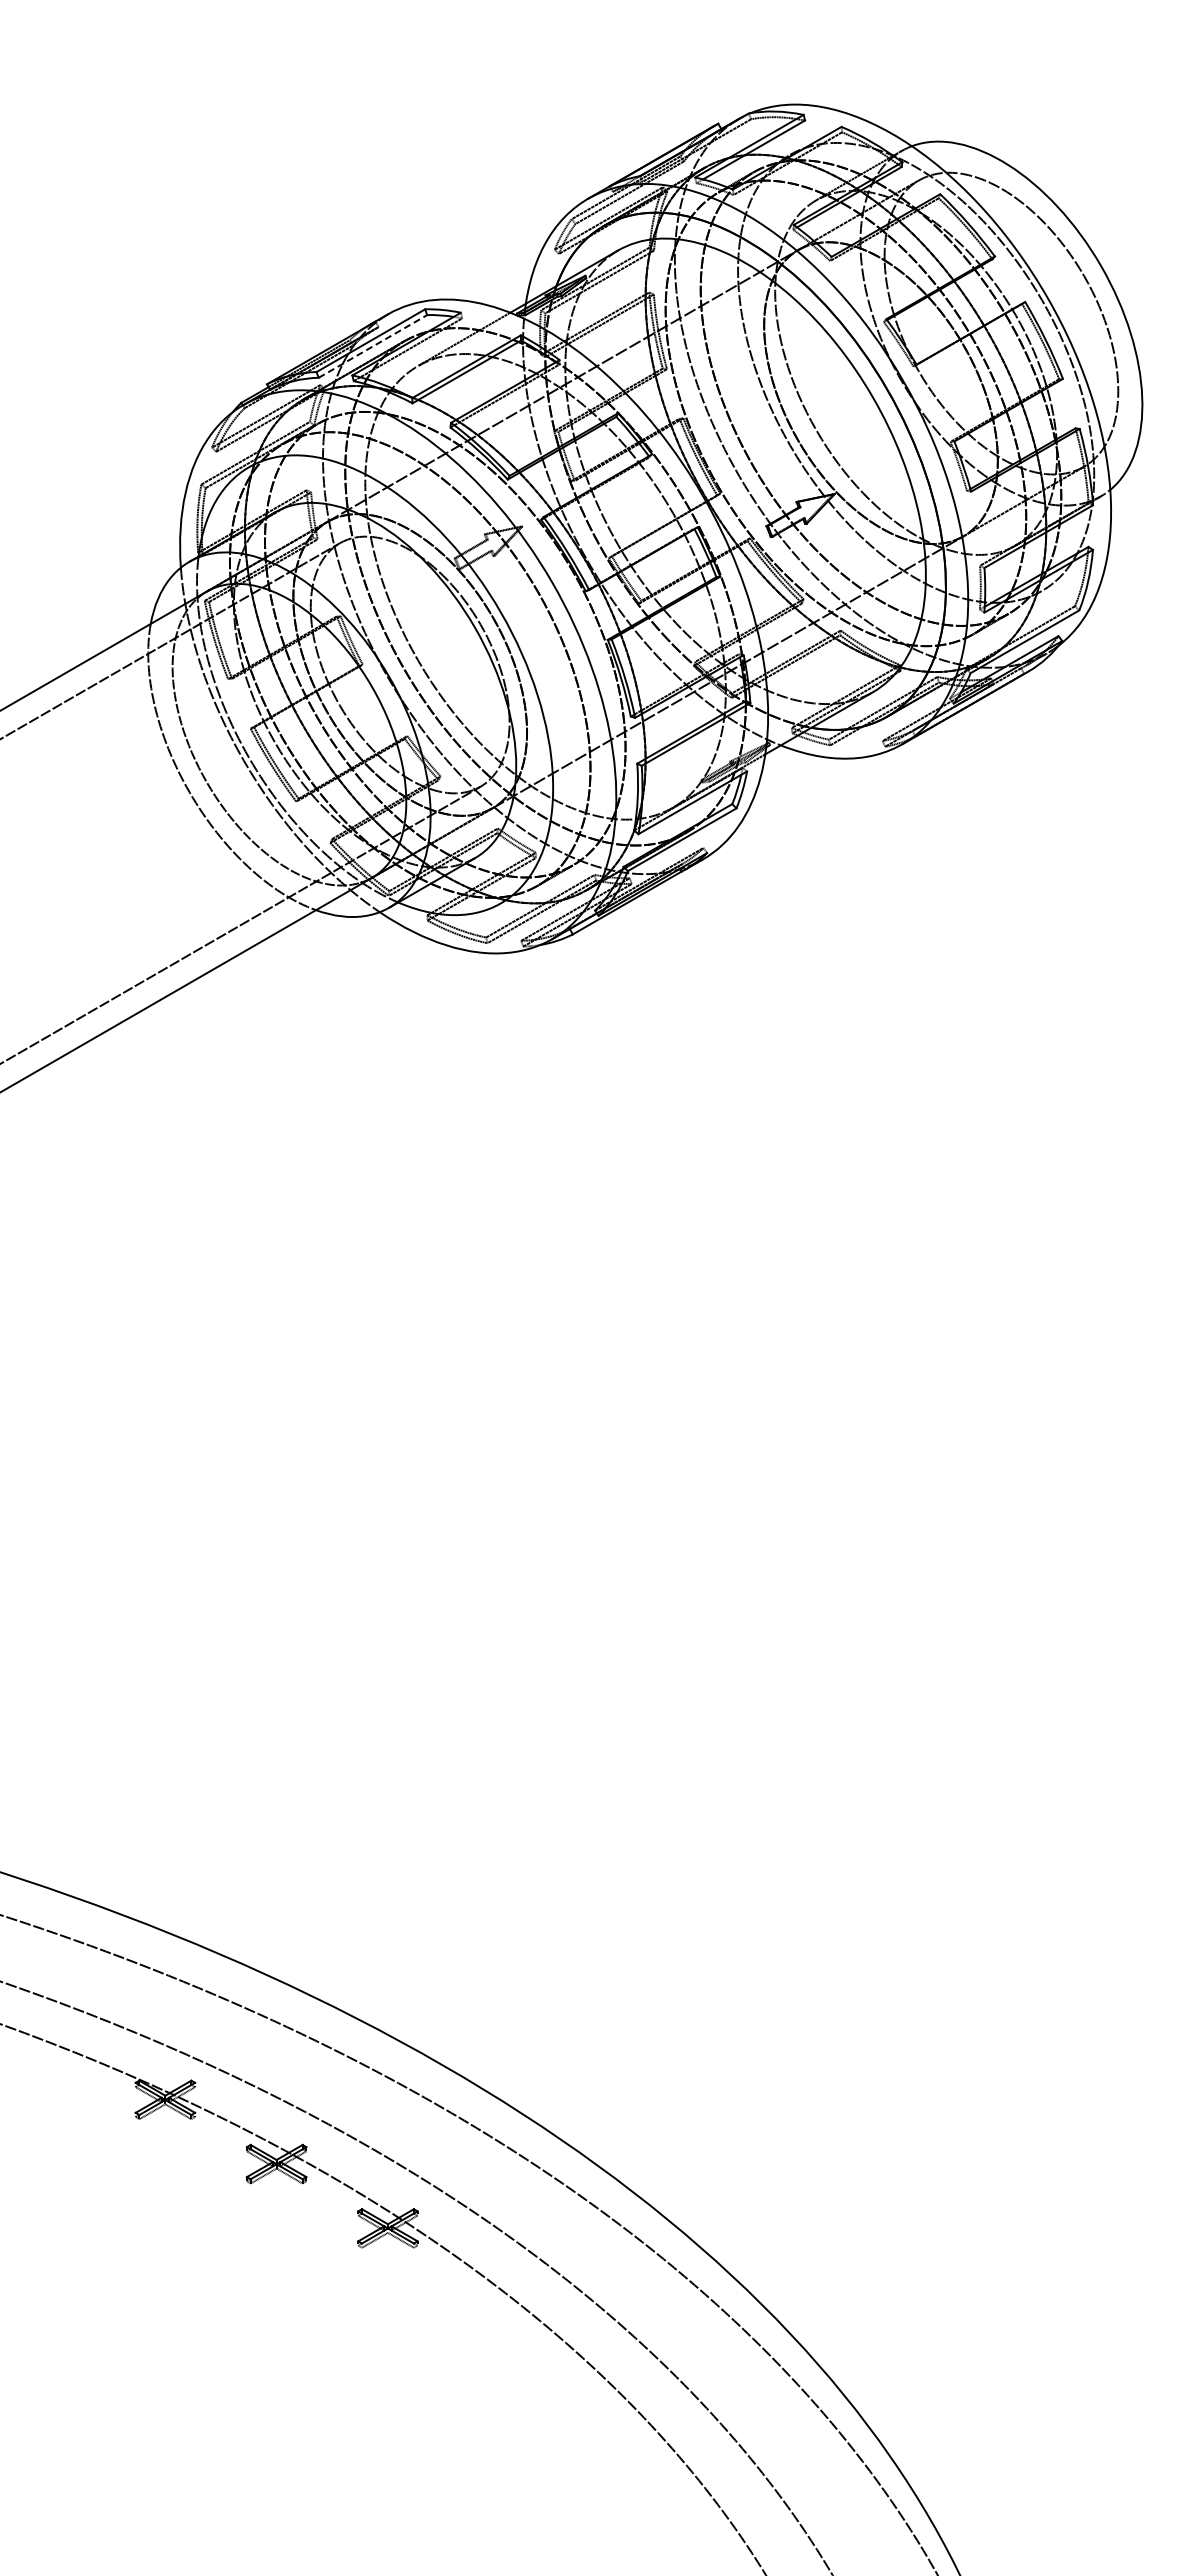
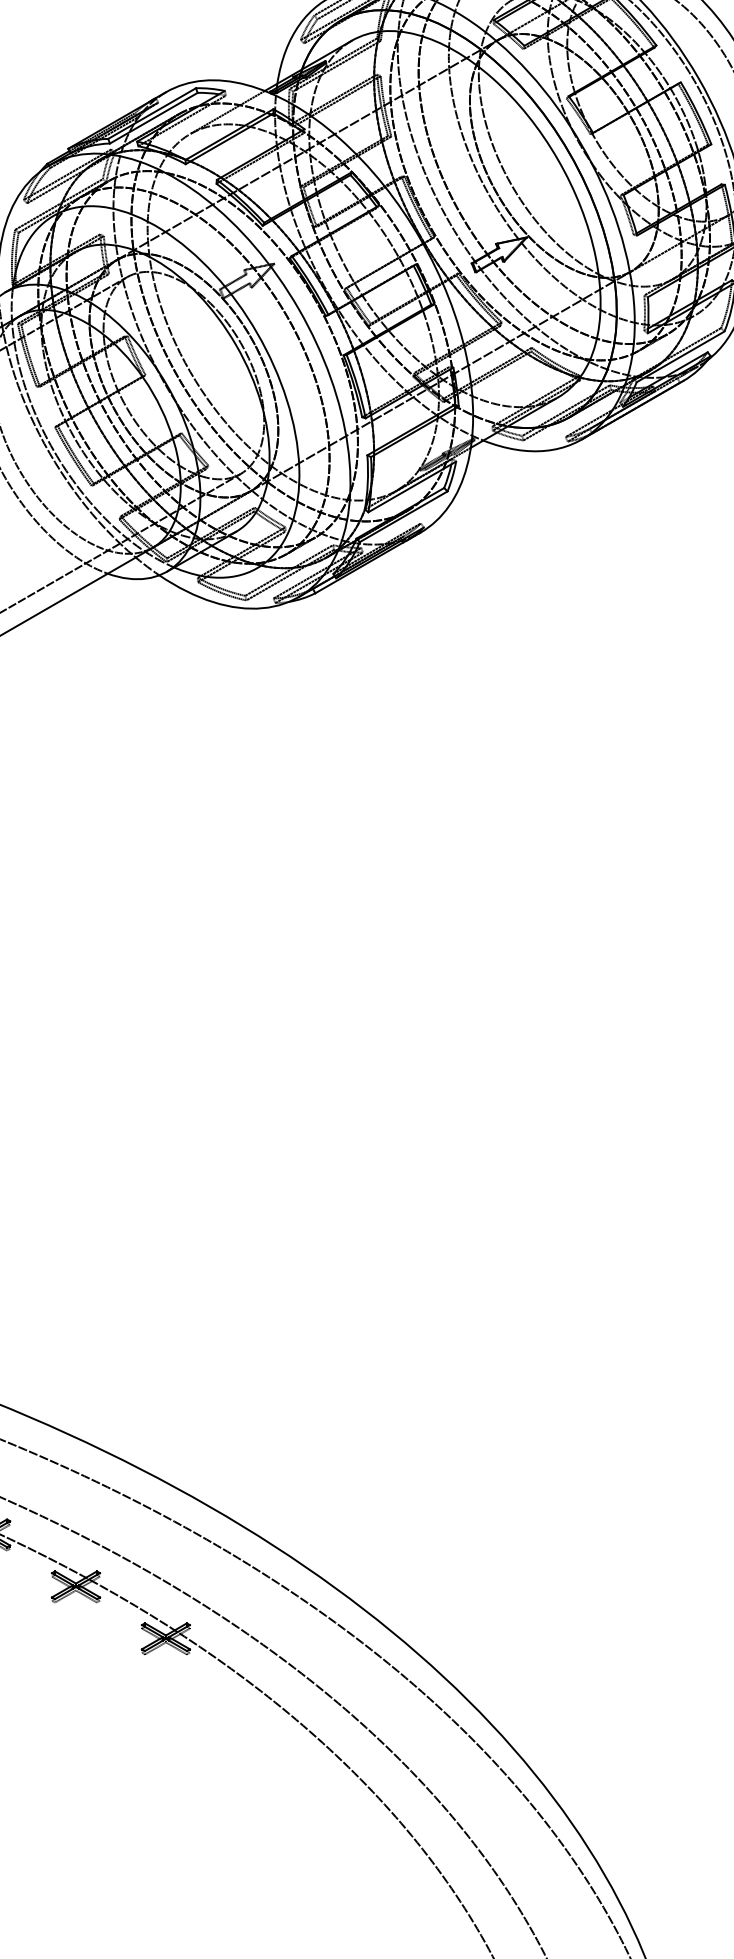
line: (372, 346) -> (153, 118), dashed -> solid

